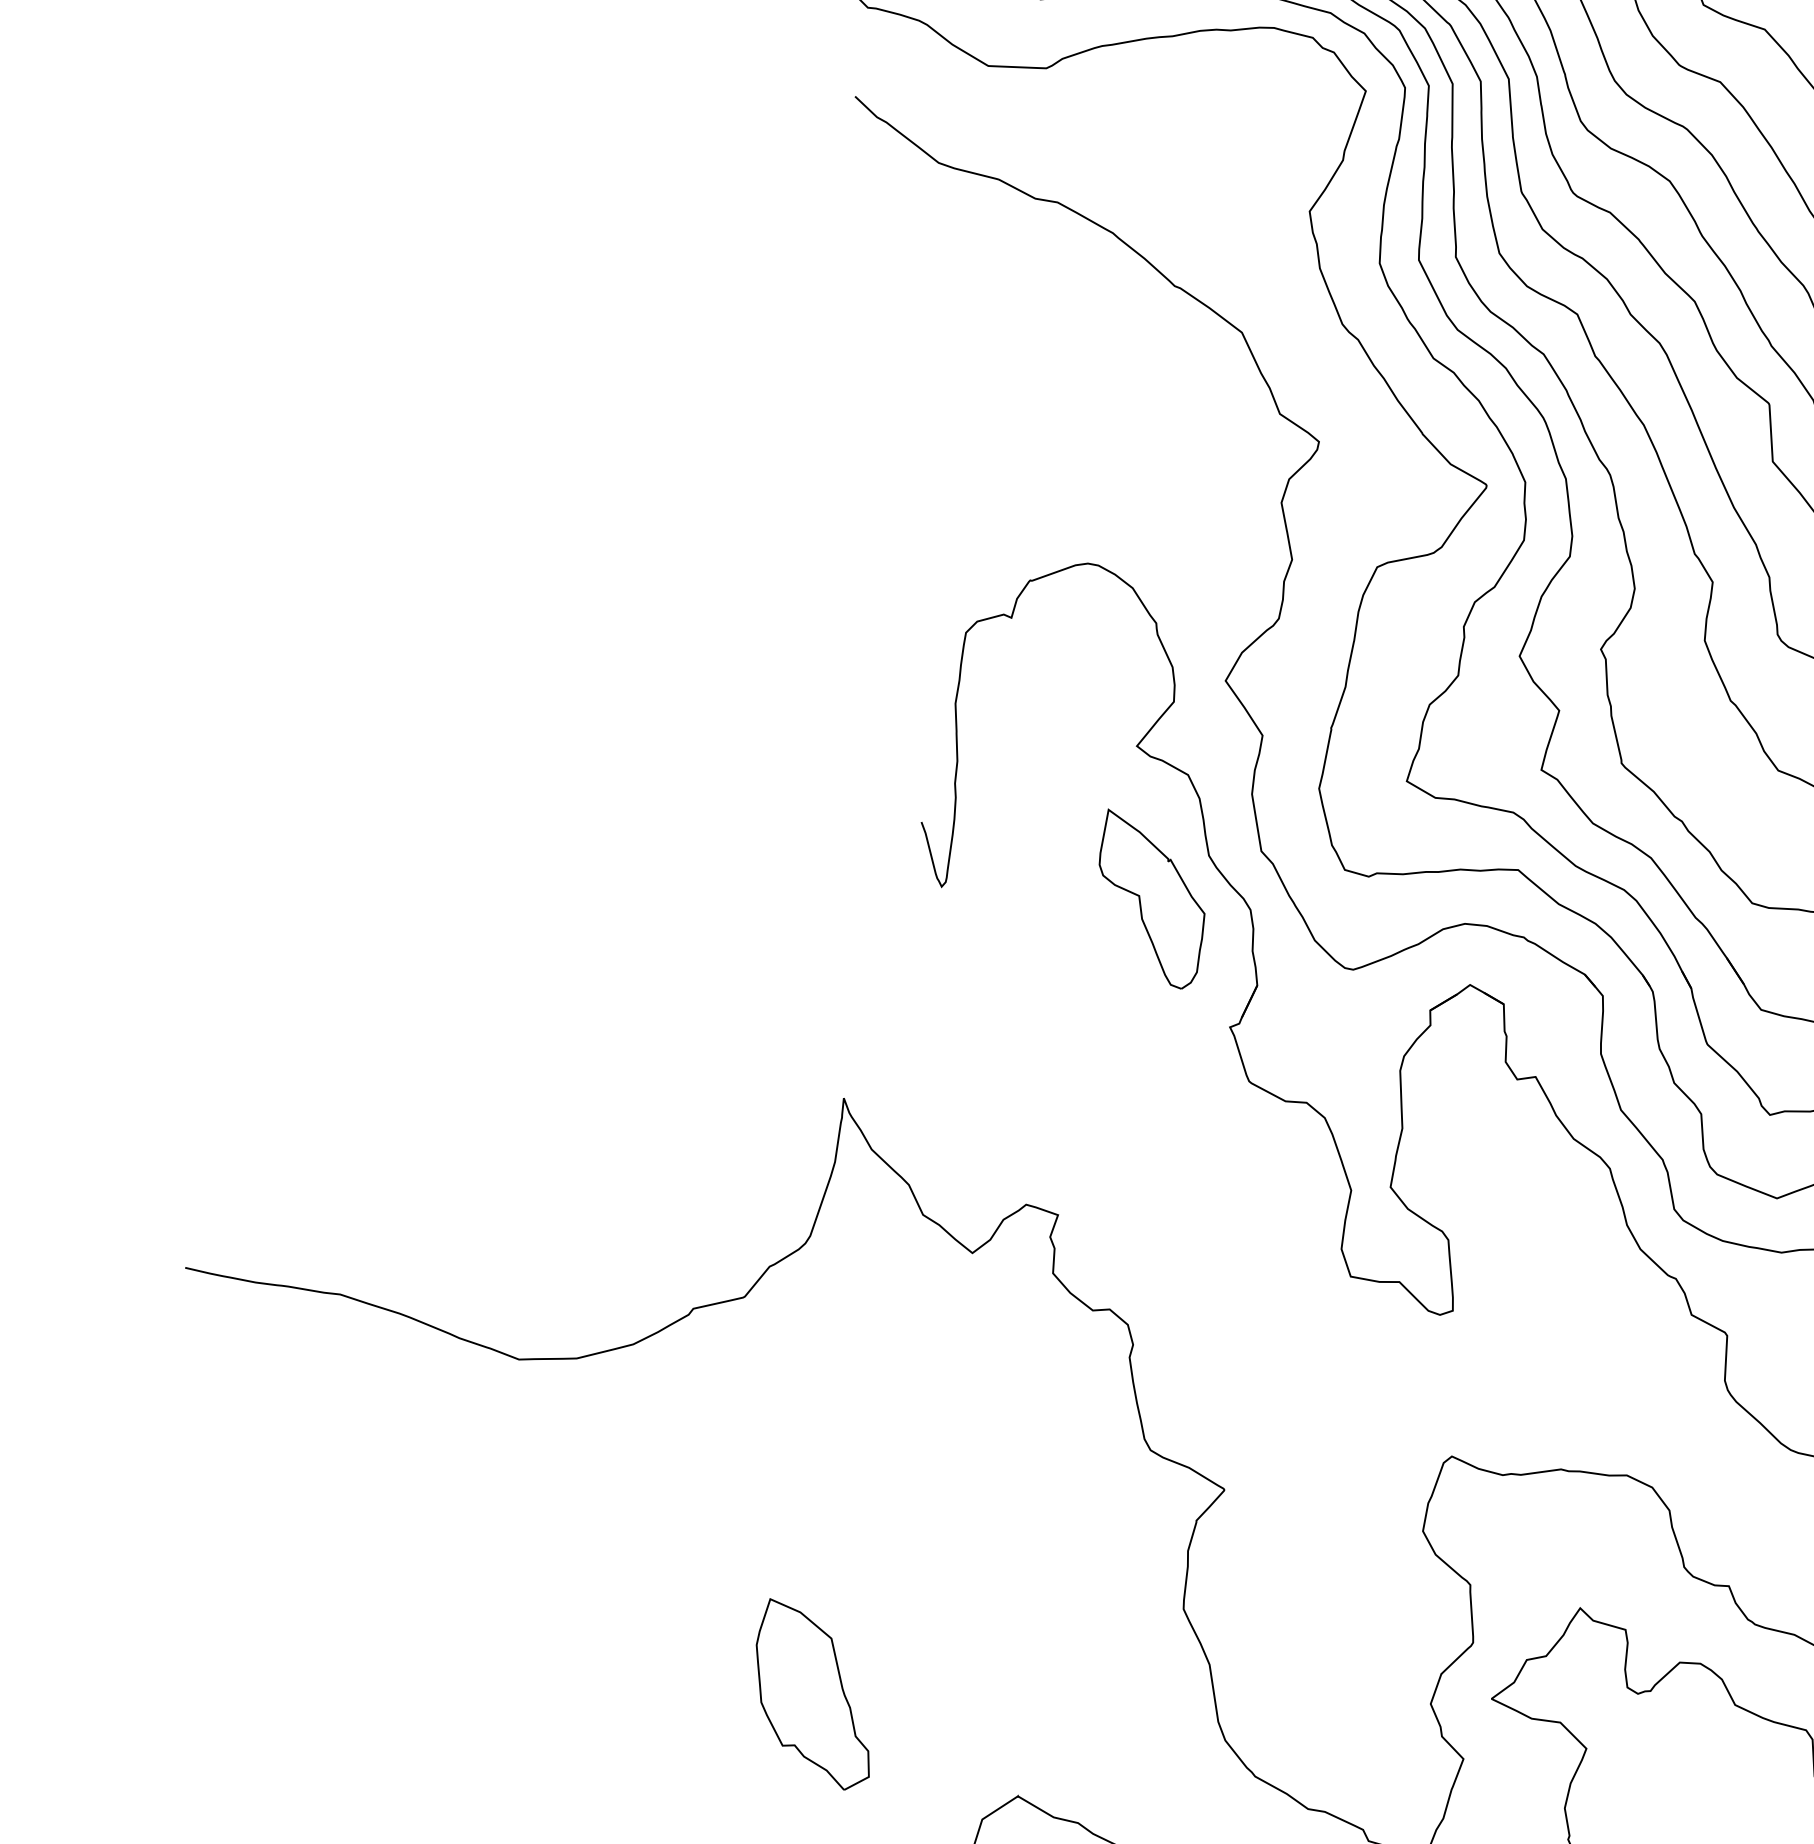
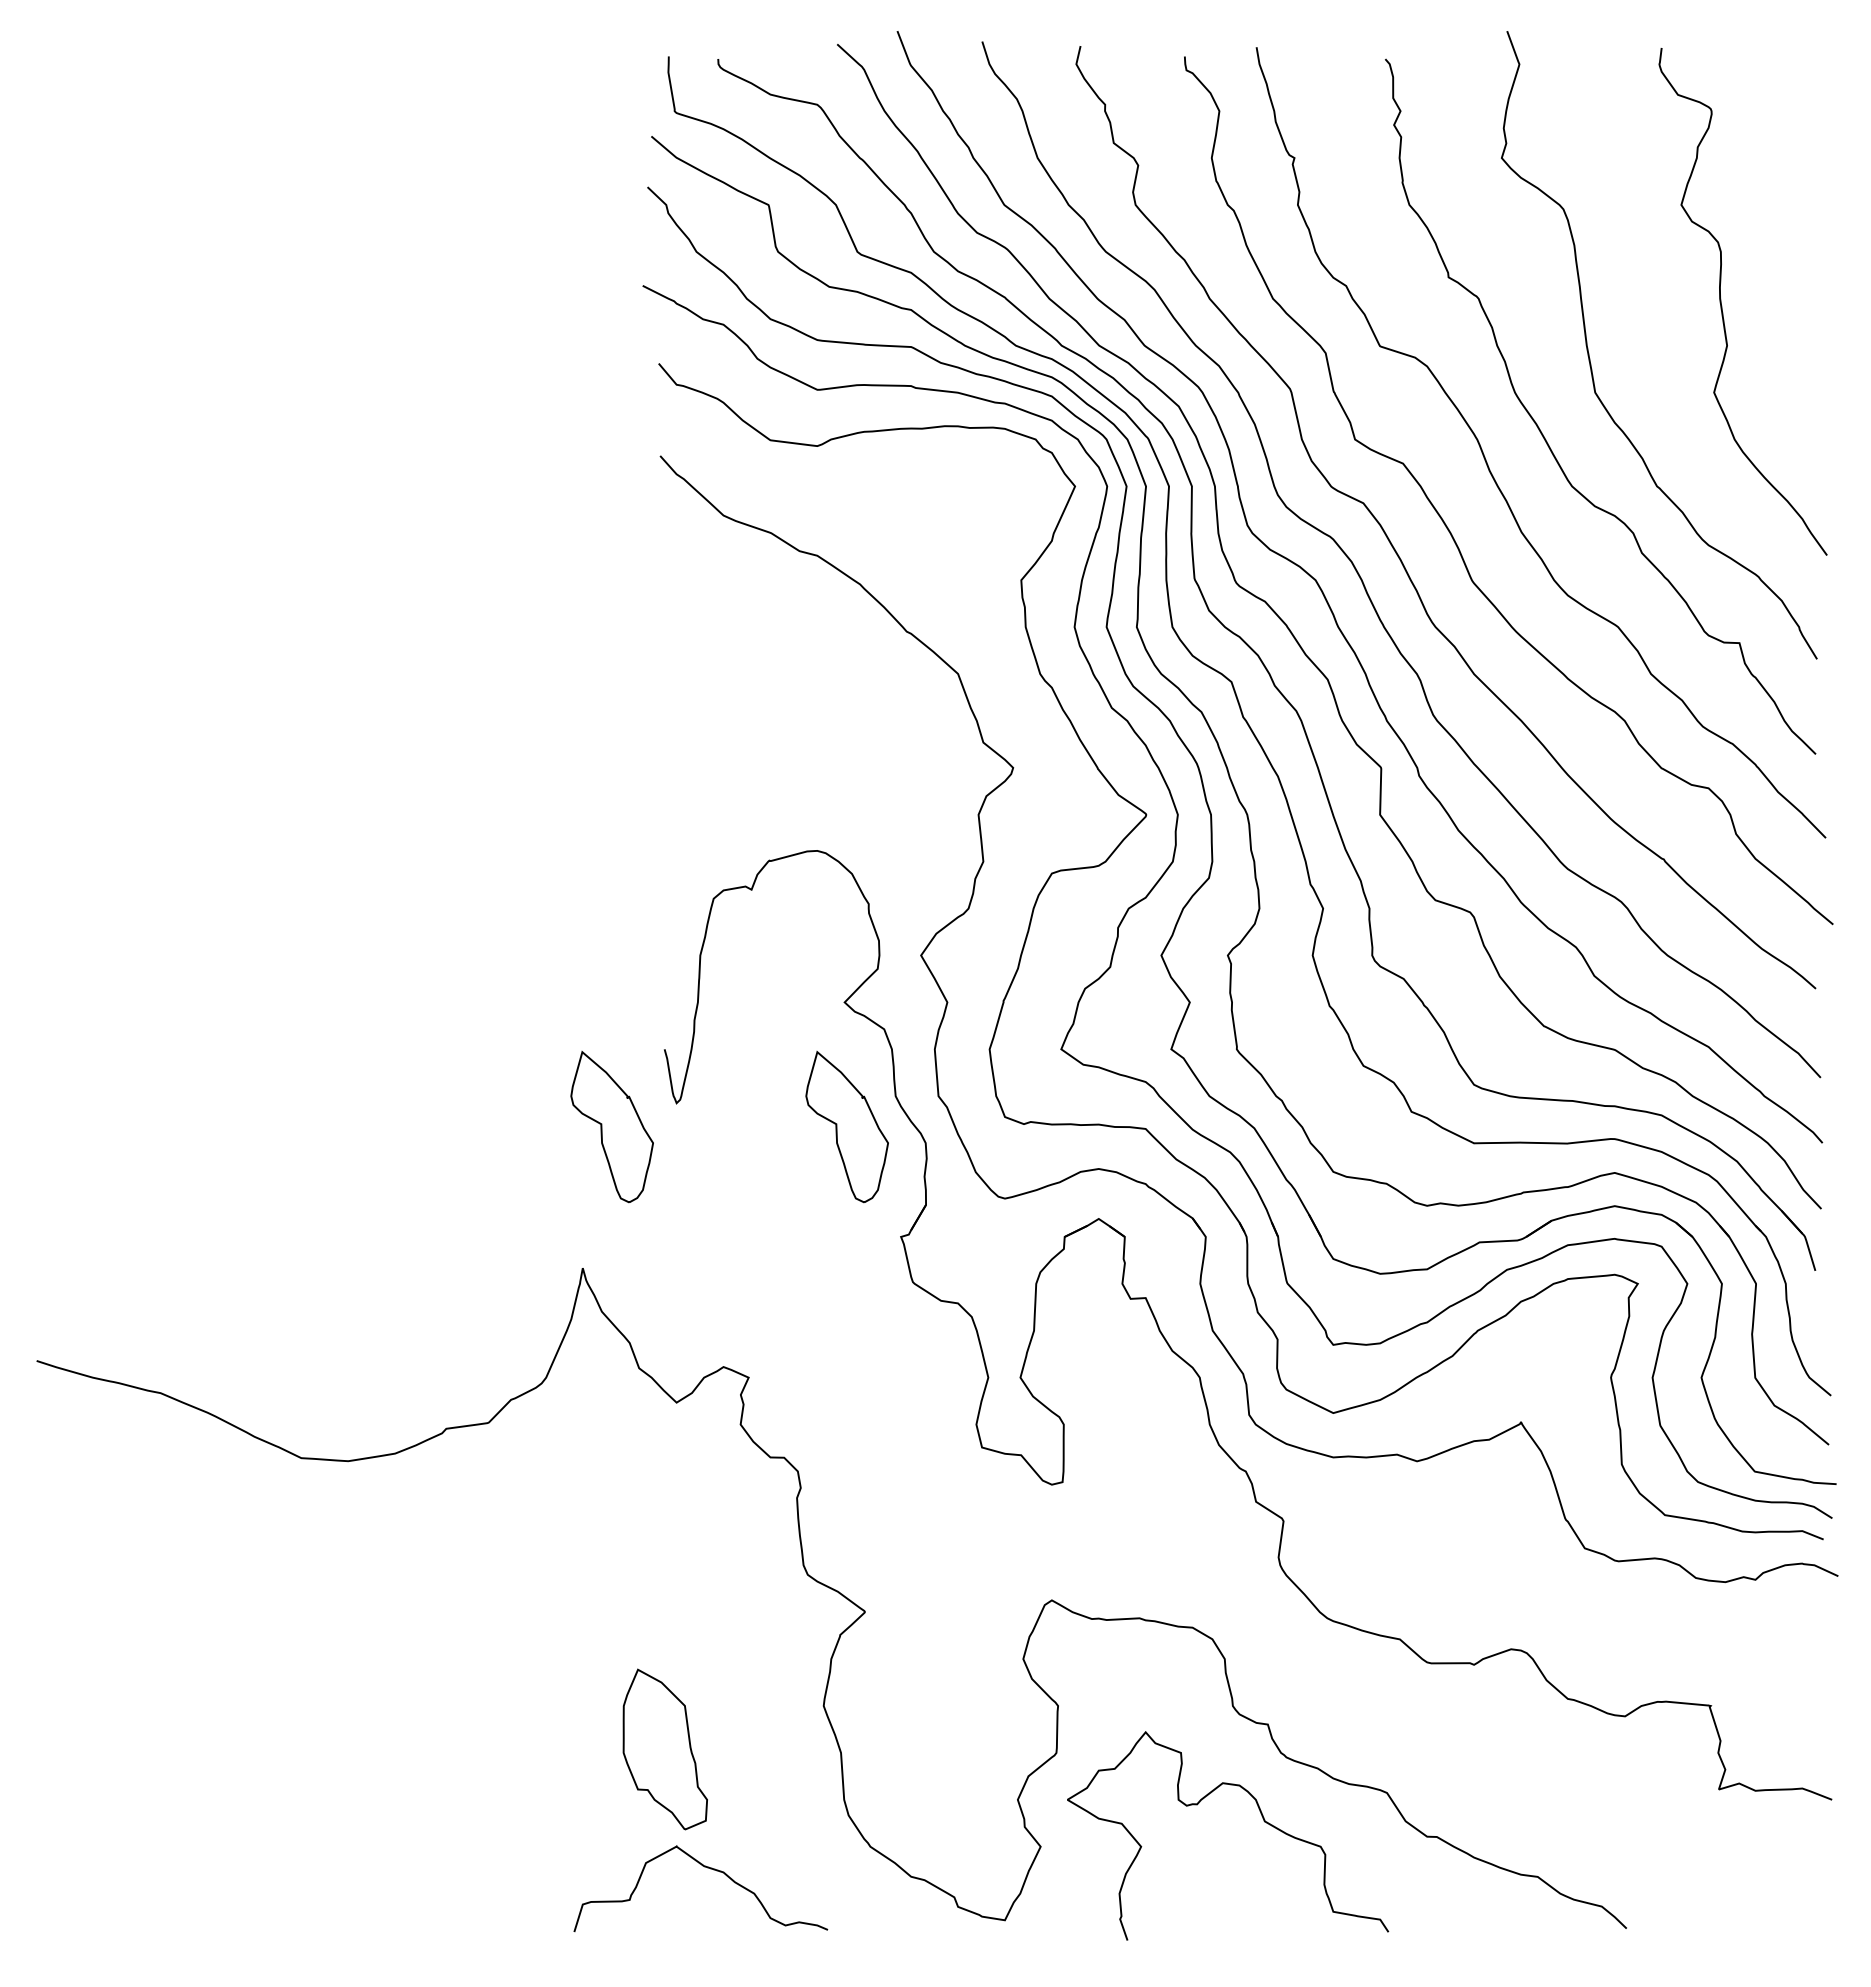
part: (864, 923) -> (611, 1127), added
part: (810, 1694) -> (664, 1749), moved

